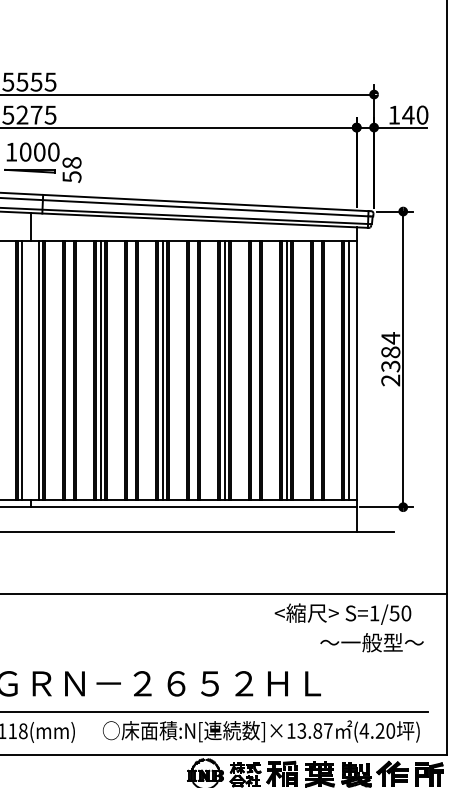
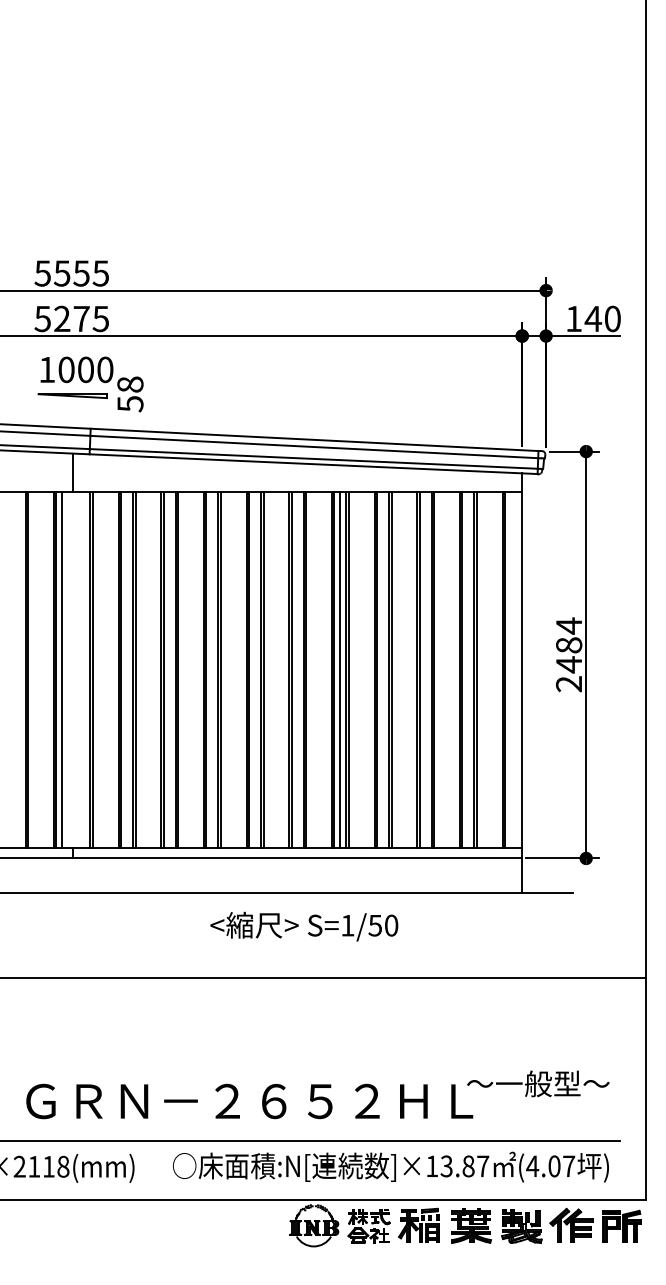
text: (391, 366) -> (569, 664), 2384 -> 2484
line: (38, 370) -> (84, 670), removed
line: (100, 370) -> (169, 670), removed
line: (162, 370) -> (255, 670), removed
line: (286, 370) -> (425, 670), removed
line: (348, 370) -> (511, 670), removed
text: (343, 614) -> (304, 926), moved
text: (372, 642) -> (538, 1083), moved
text: (385, 731) -> (561, 1166), (4.20 -> (4.07

